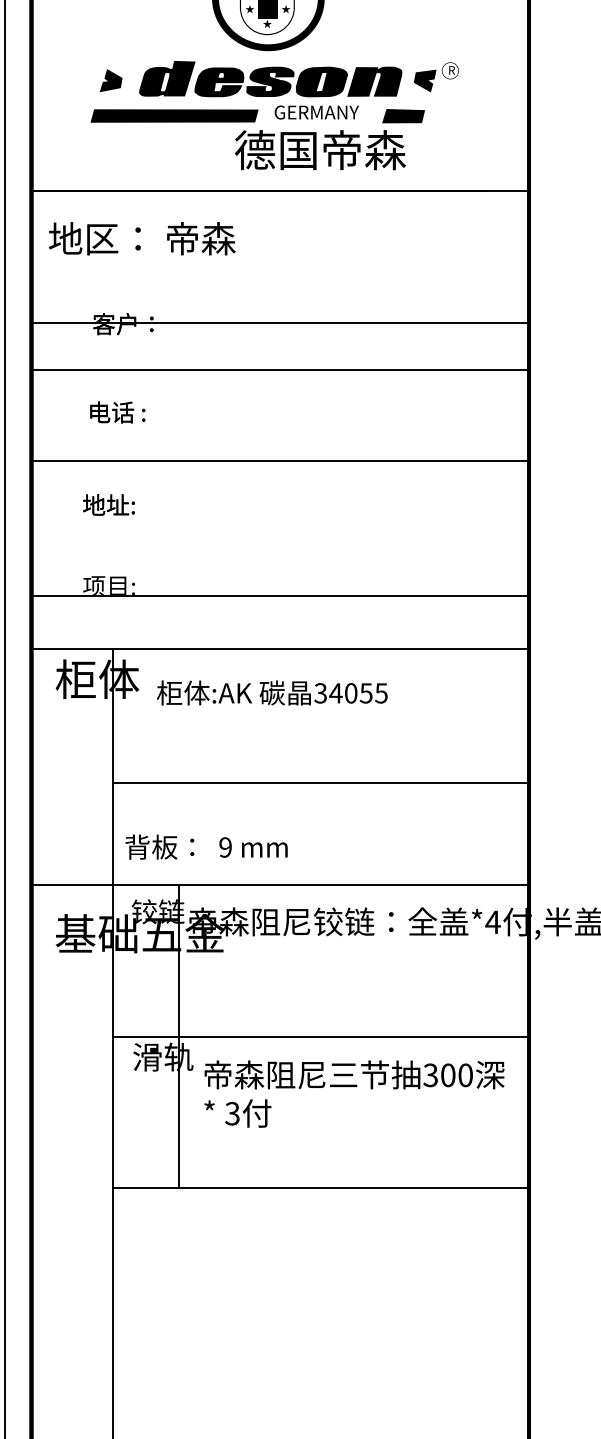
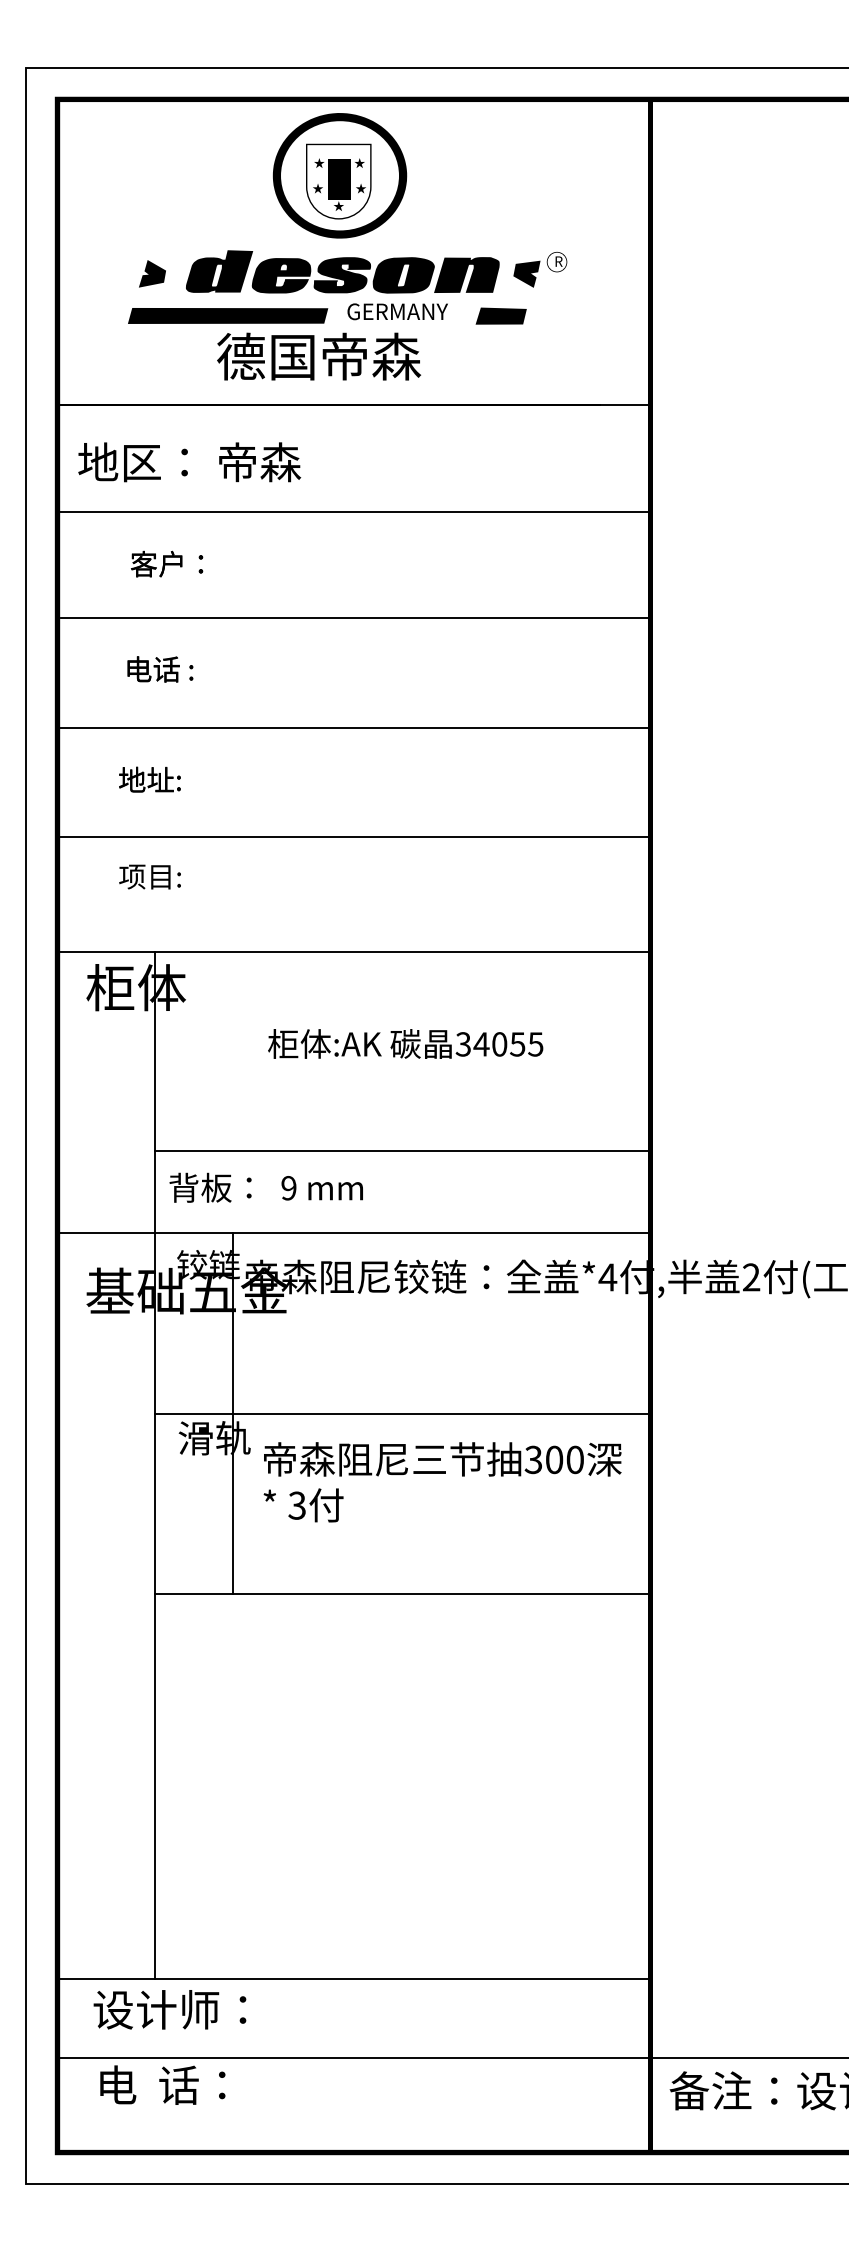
text: (320, 150) -> (319, 356), moved
line: (279, 323) -> (353, 512), moved
line: (279, 595) -> (353, 836), moved
text: (272, 692) -> (405, 1043), moved
line: (320, 782) -> (402, 1150), moved

